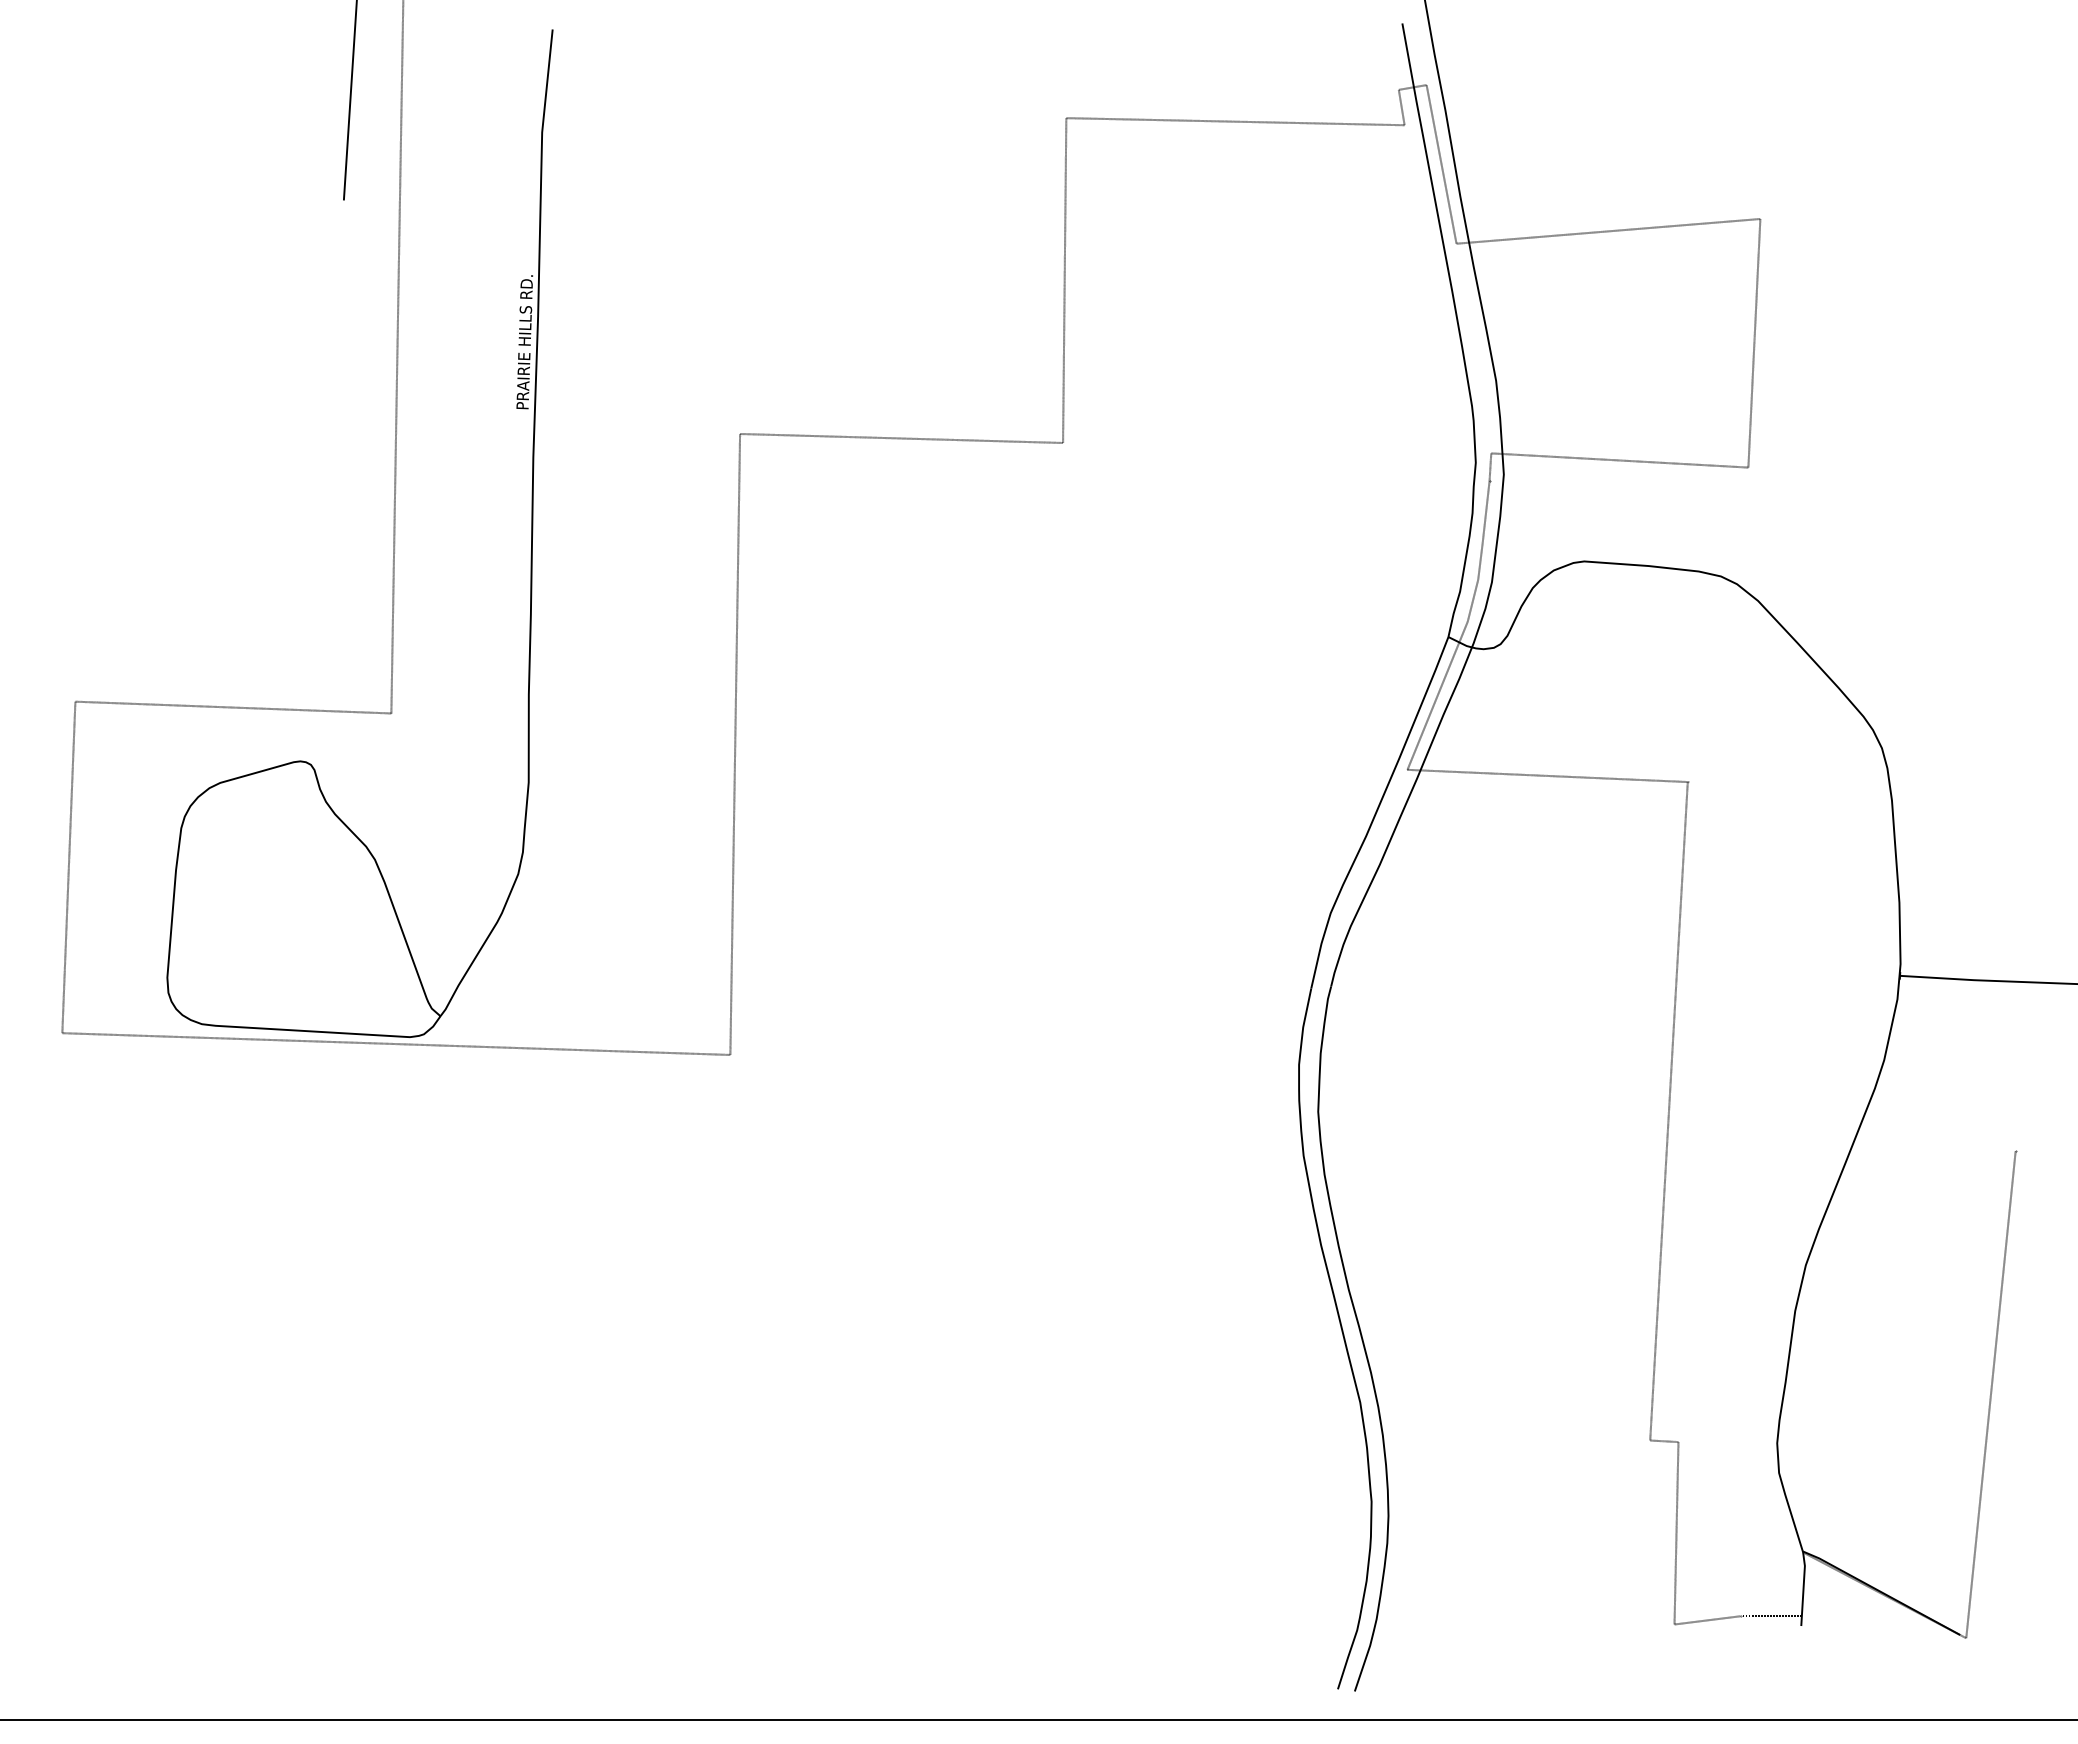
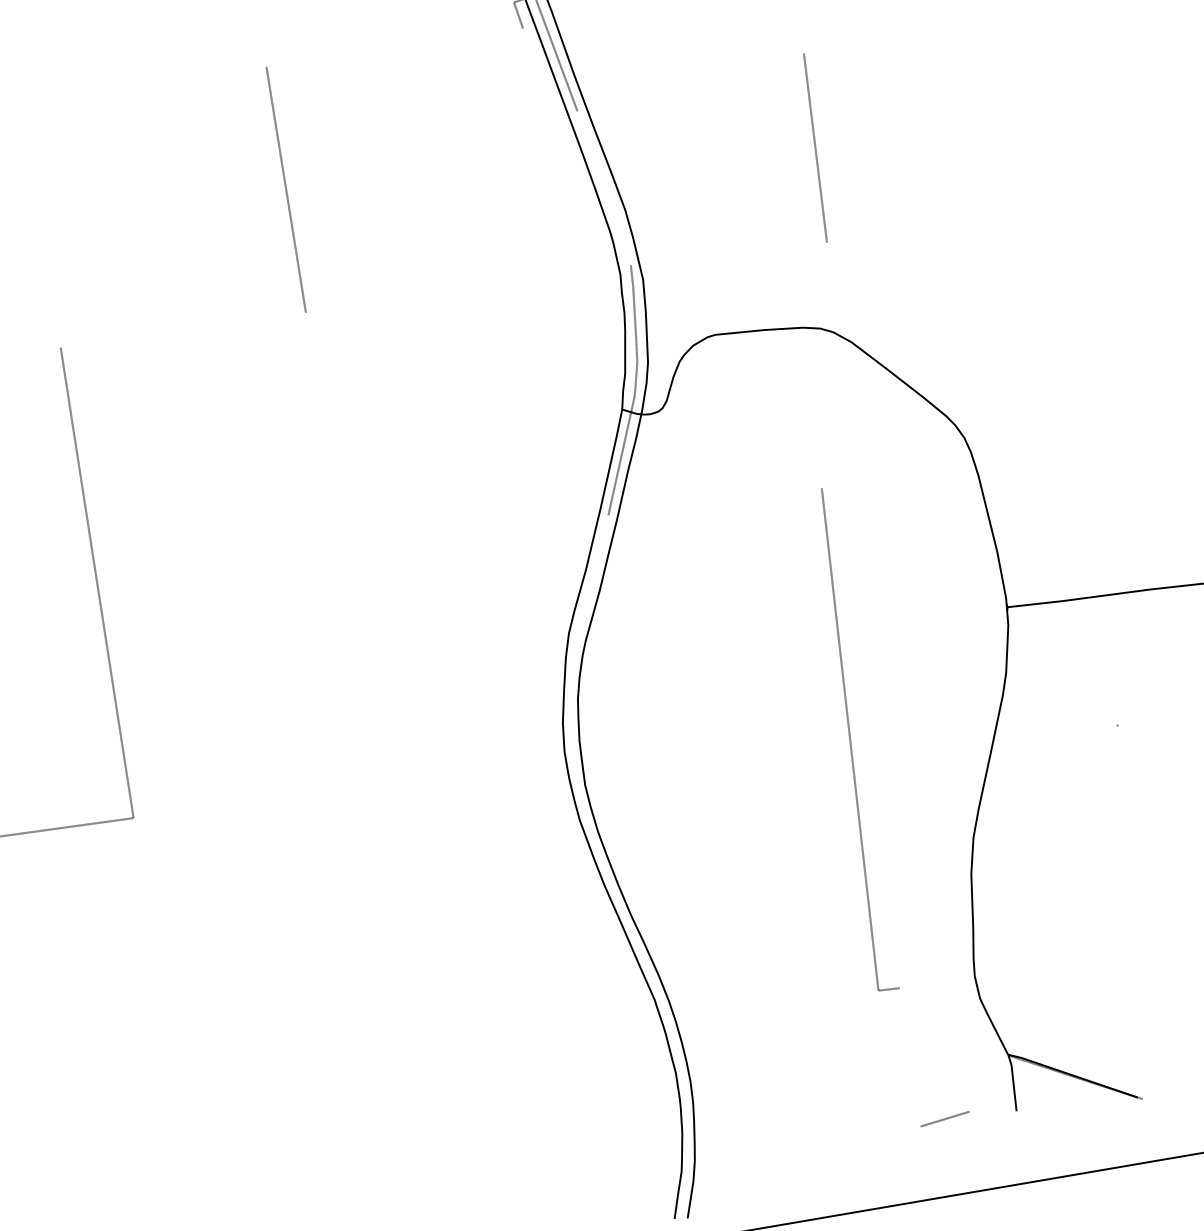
line: (1235, 121) -> (394, 47), removed
line: (1608, 231) -> (690, 82), removed
line: (901, 438) -> (183, 330), removed
line: (1619, 460) -> (728, 254), removed
line: (1548, 775) -> (715, 501), removed
line: (1990, 1394) -> (1129, 911), removed
line: (1676, 1533) -> (910, 1057), removed
line: (1771, 1616) -> (992, 1107), removed

